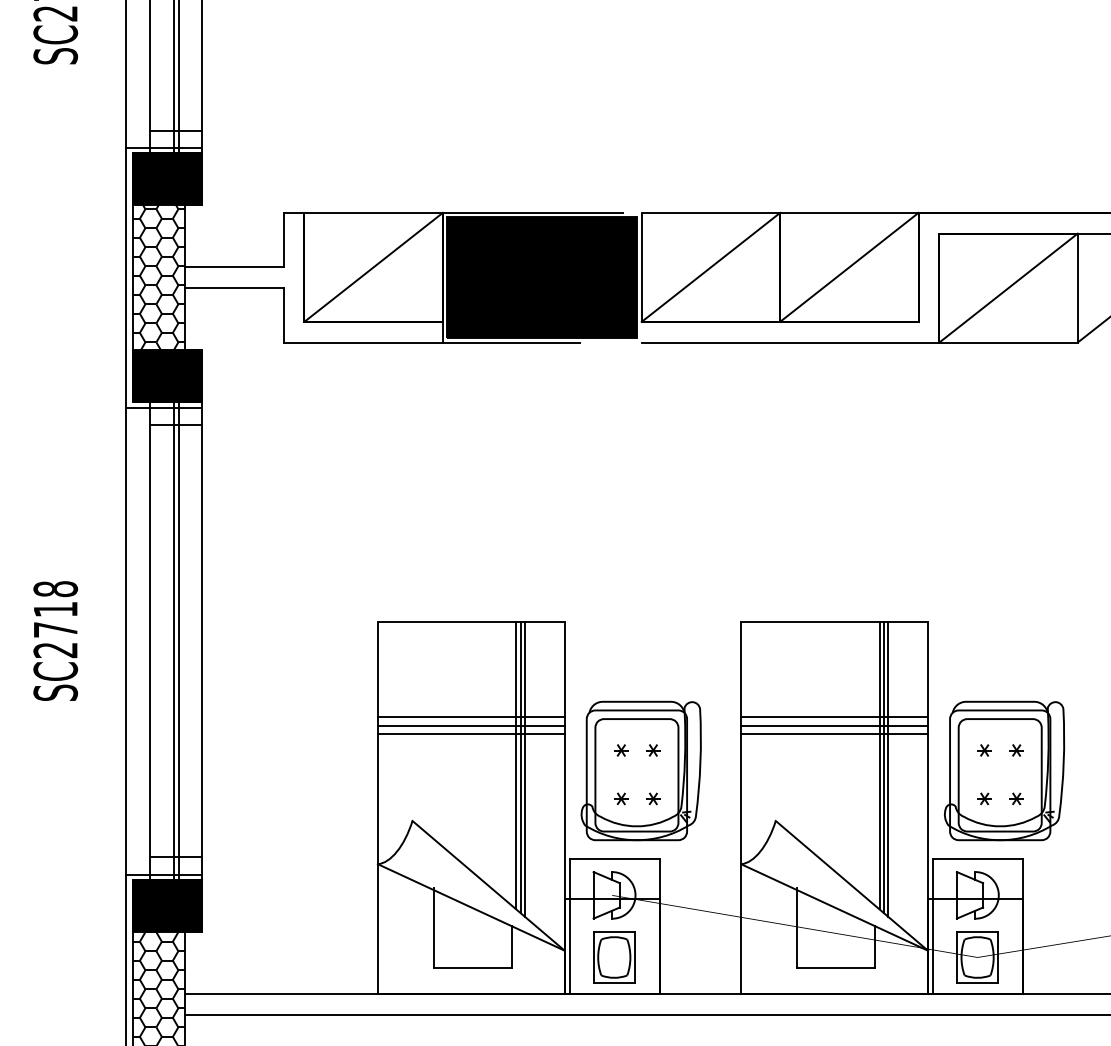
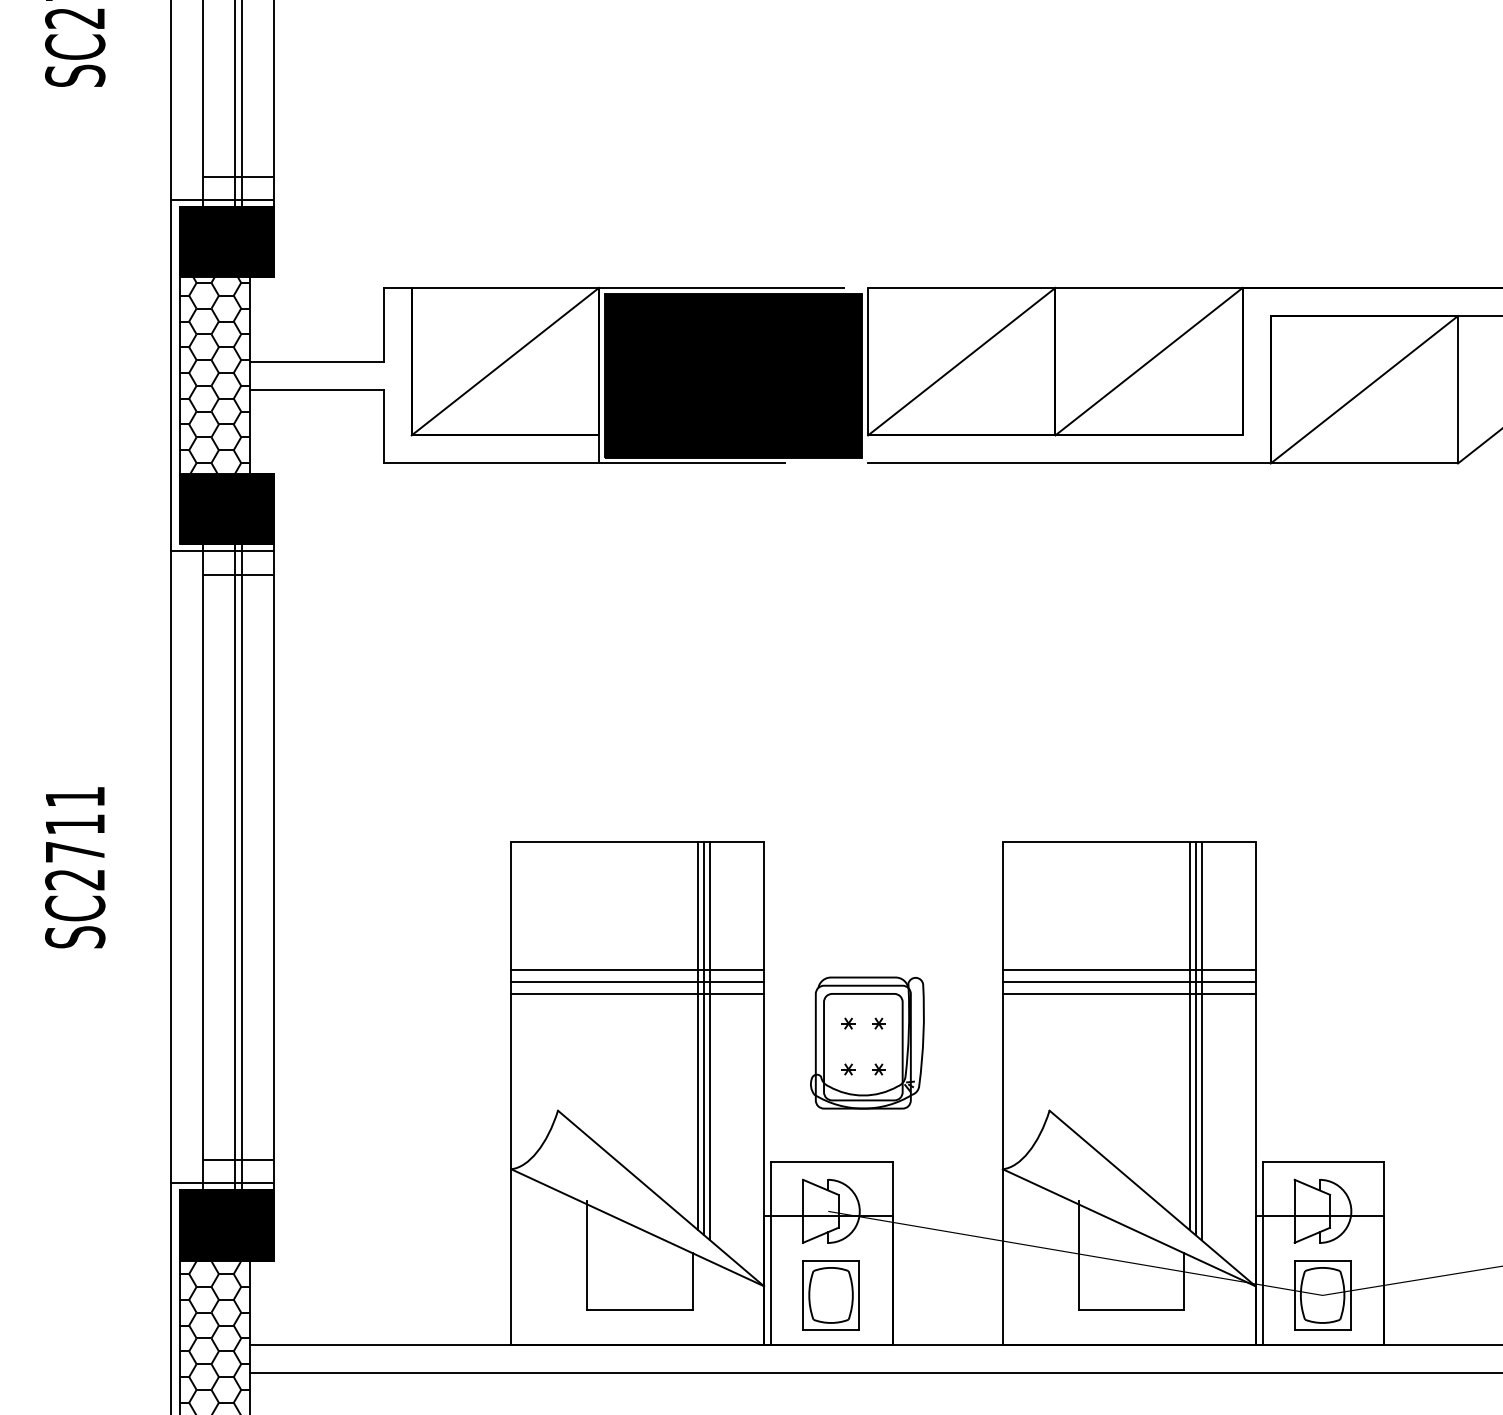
text: (55, 589) -> (74, 797), SC2718 -> SC2711
part: (640, 770) -> (866, 1042), size x0.7
part: (1004, 770) -> (1359, 1042), removed

